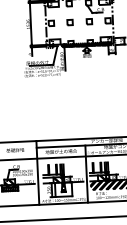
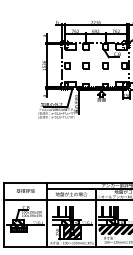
hatch: (63, 189) -> (71, 232), added

